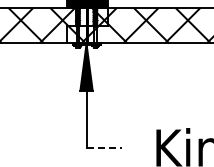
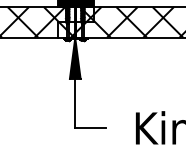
line: (104, 148) -> (90, 128), dashed -> solid

